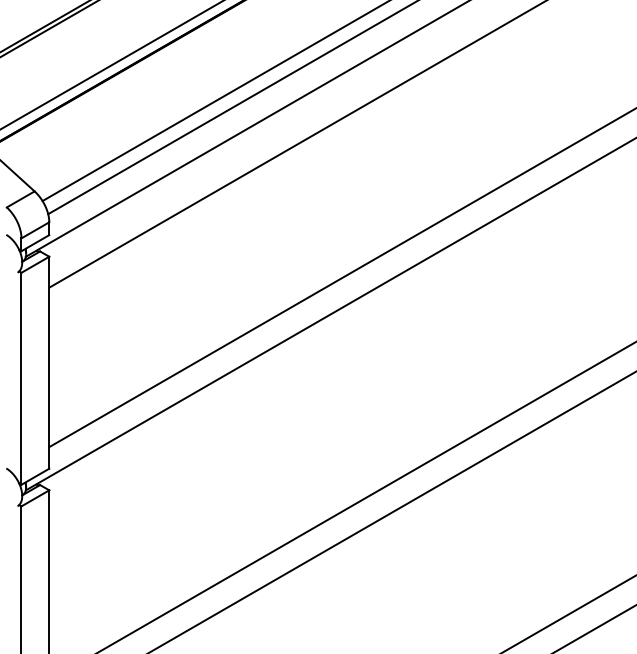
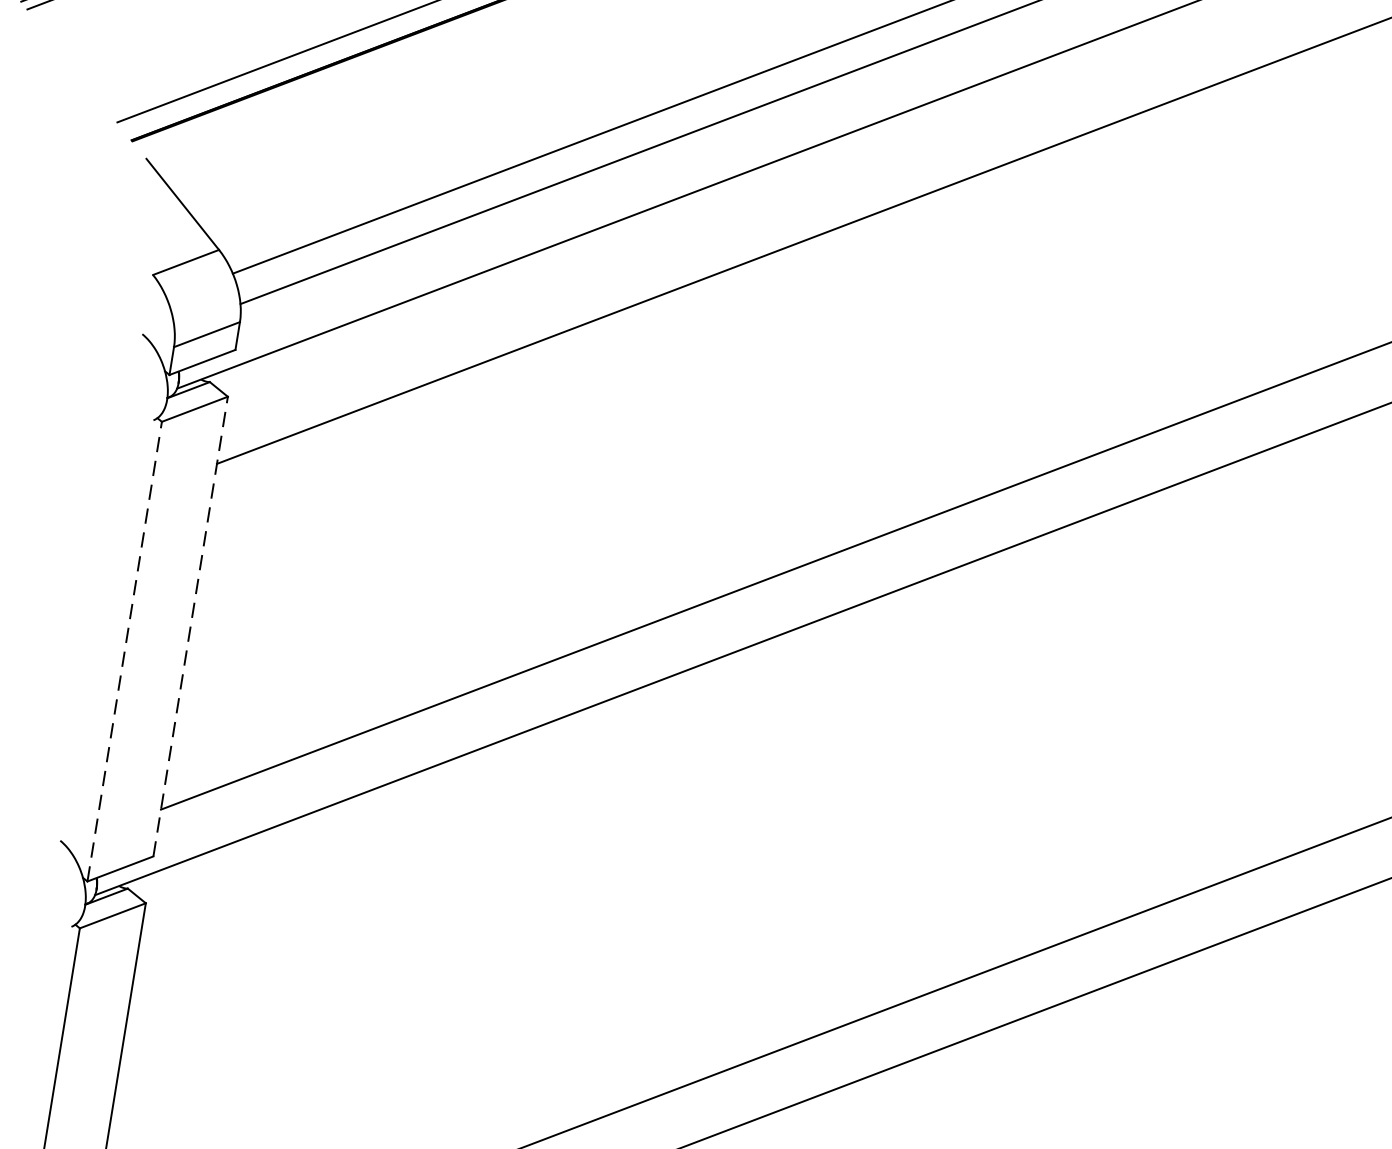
line: (49, 362) -> (191, 626), solid -> dashed
line: (21, 378) -> (124, 651), solid -> dashed

